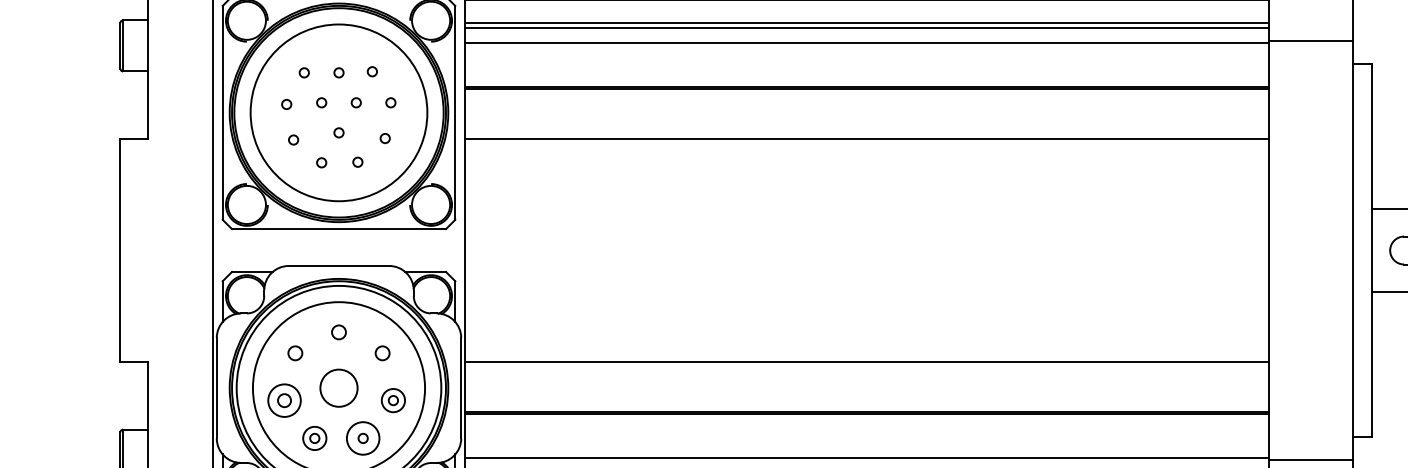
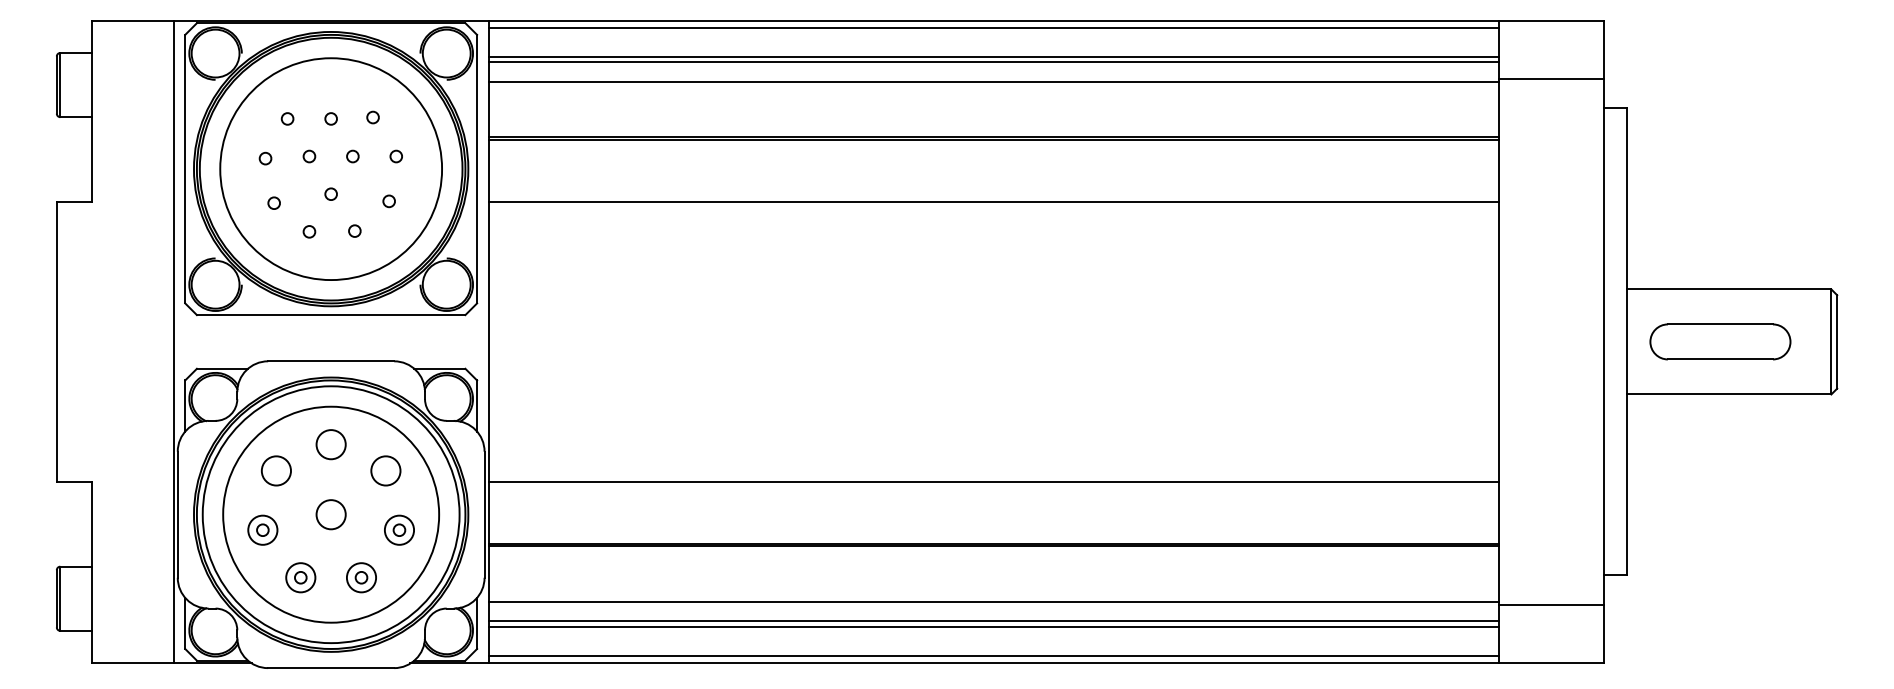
circle: (338, 332) -> (330, 444), size x1.67
circle: (295, 352) -> (276, 470), size x1.67
circle: (382, 352) -> (385, 470), size x1.67
circle: (338, 388) -> (330, 514), size x0.62
part: (284, 399) -> (262, 529), size x0.71
circle: (363, 438) -> (361, 577), size x0.71

